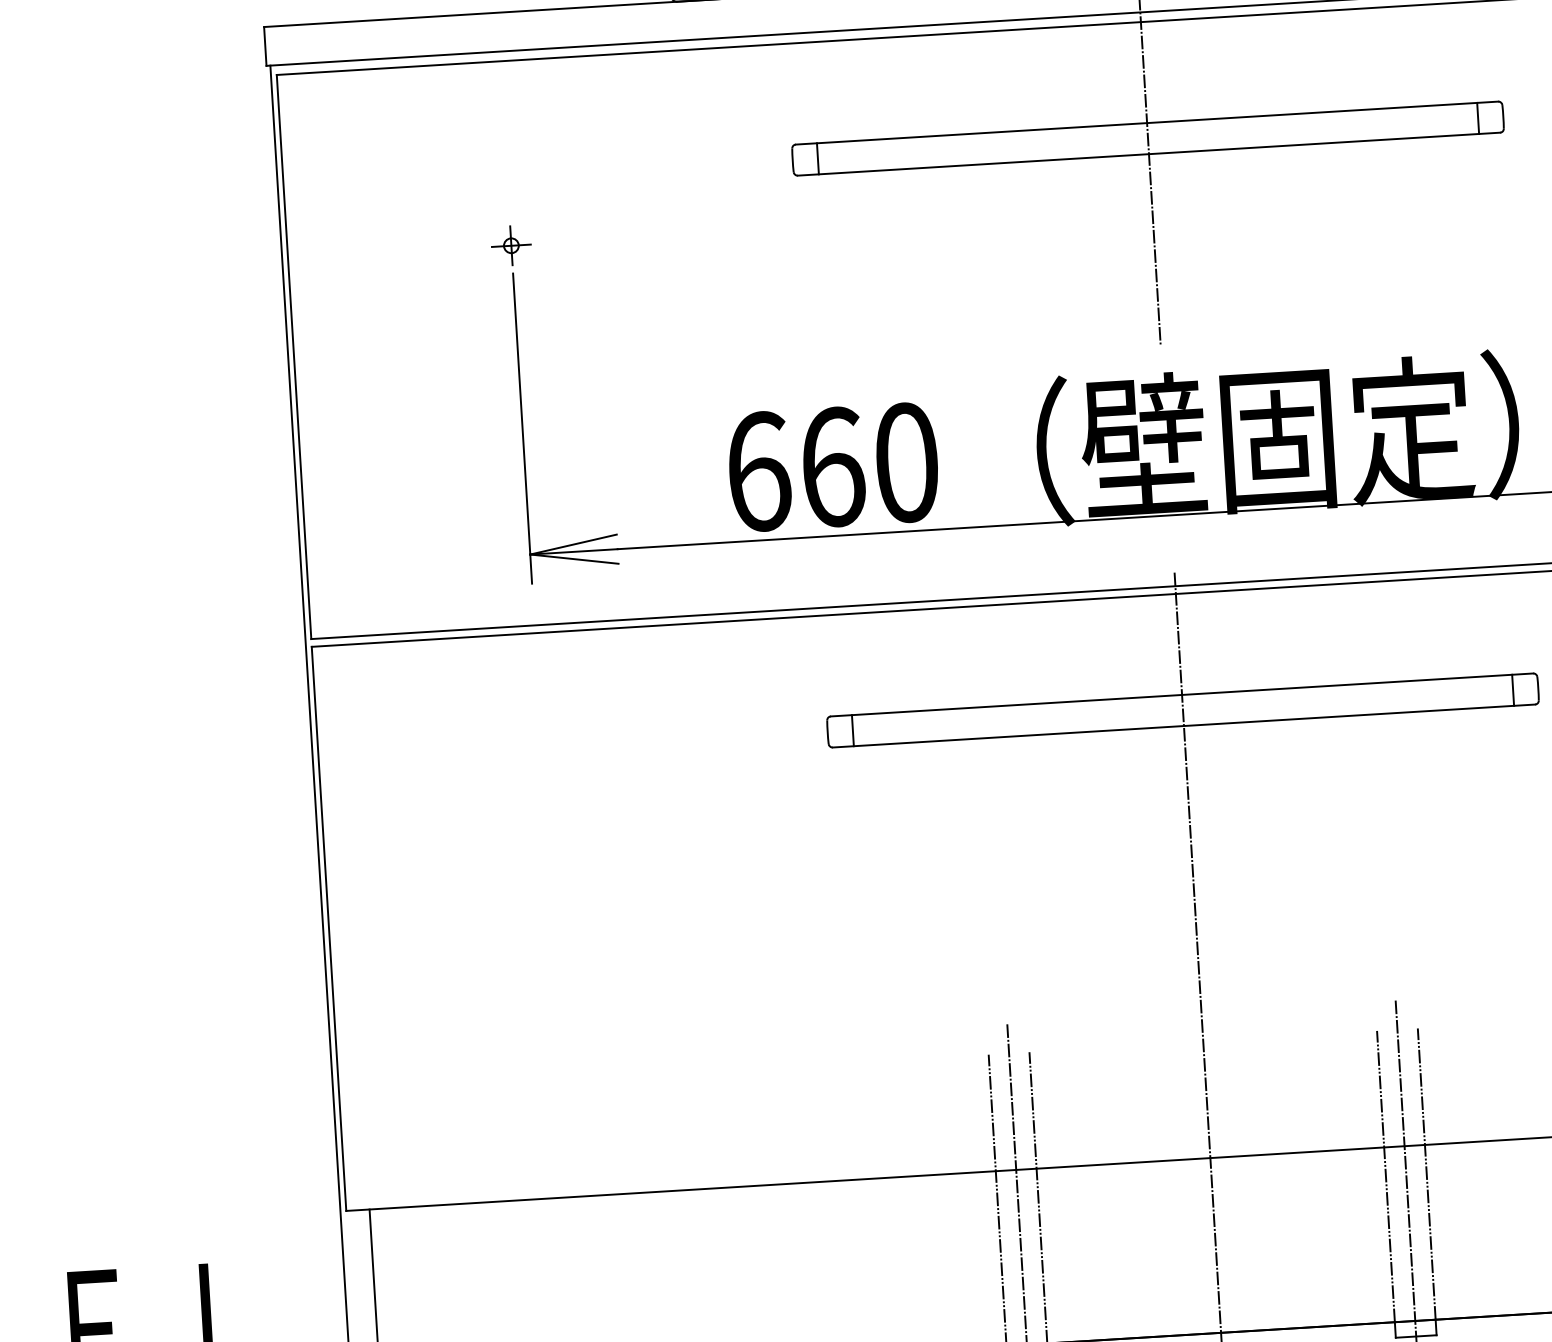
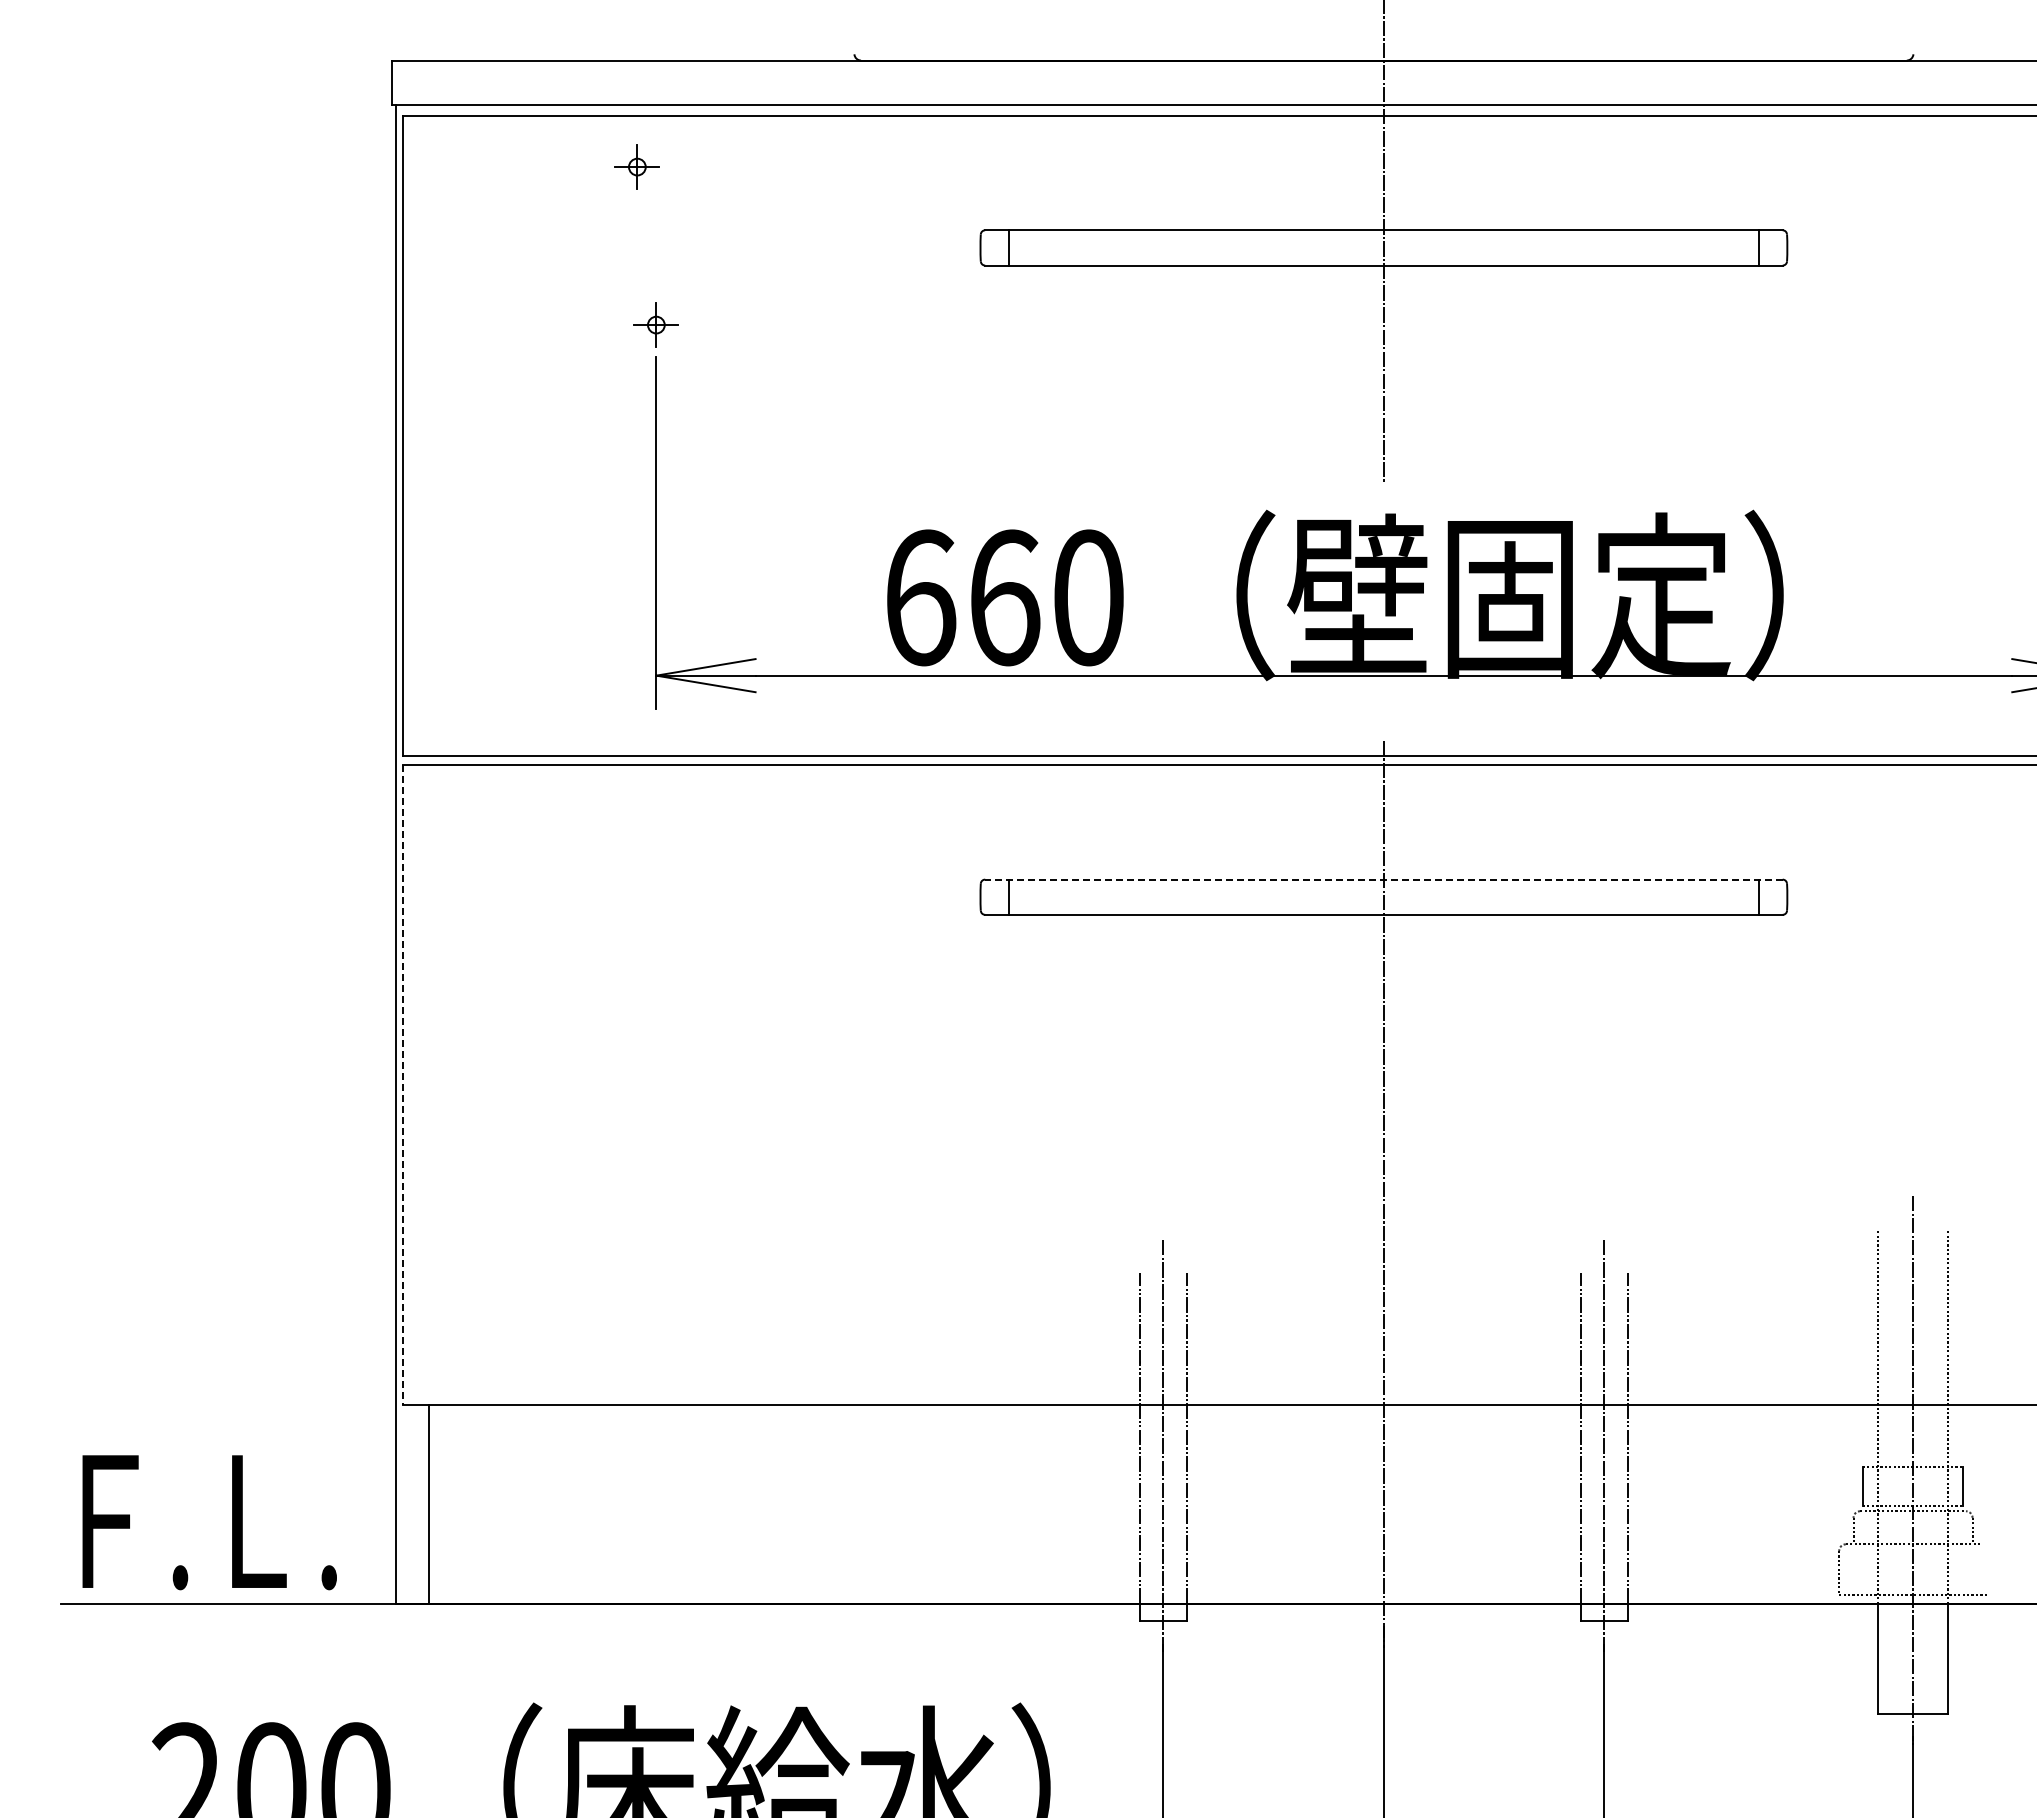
part: (485, 107) -> (636, 166), added
line: (1181, 694) -> (1383, 879), solid -> dashed
line: (328, 929) -> (402, 1085), solid -> dashed

